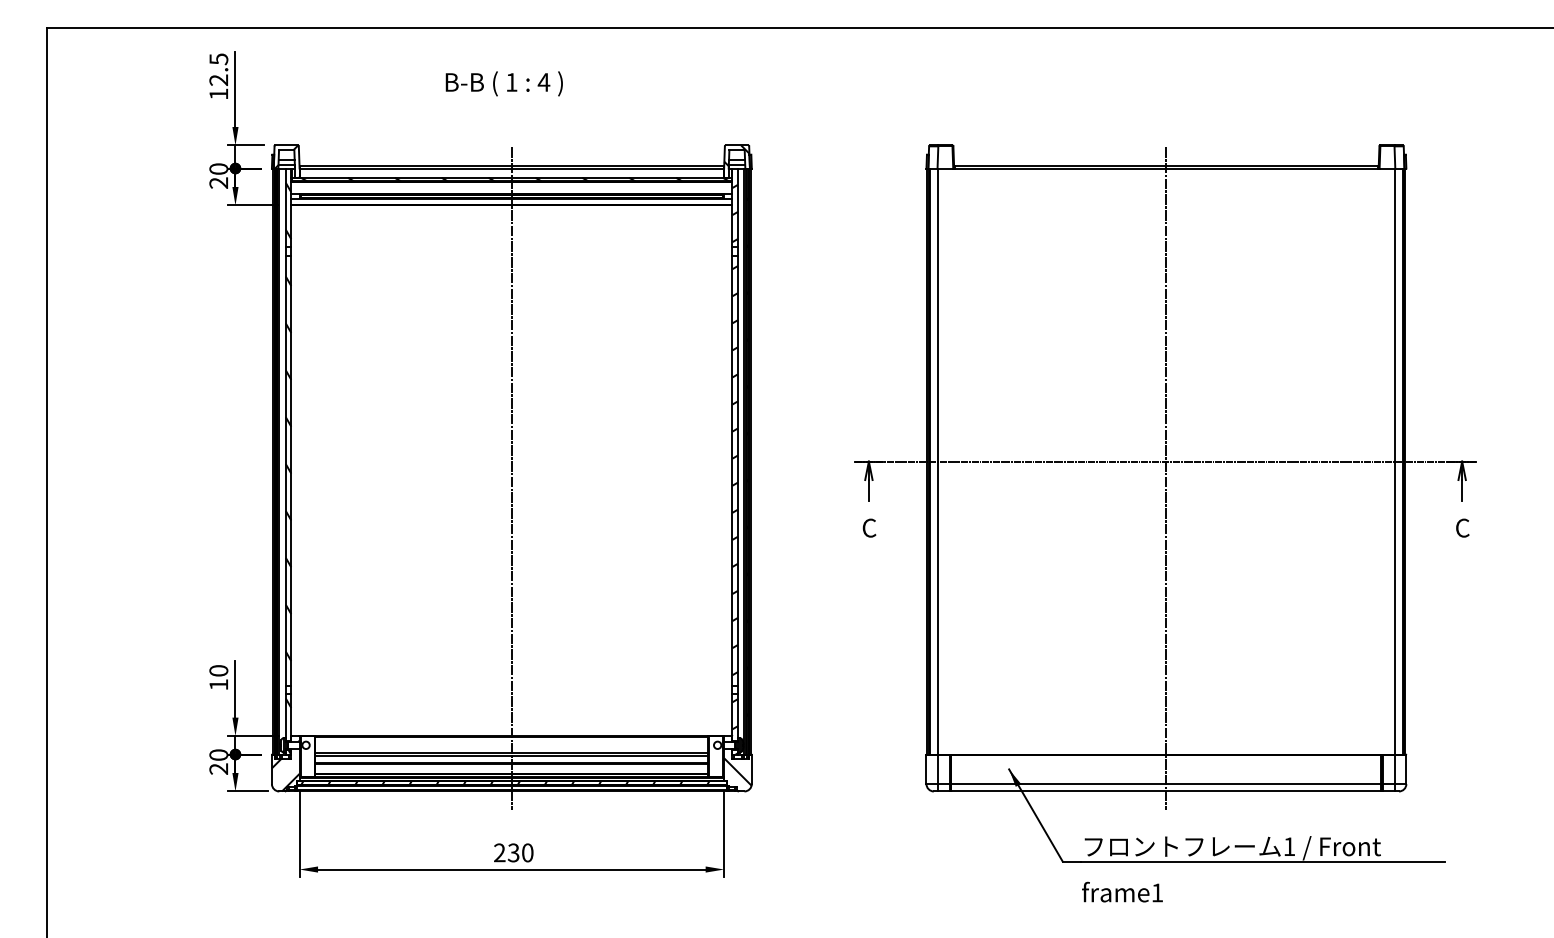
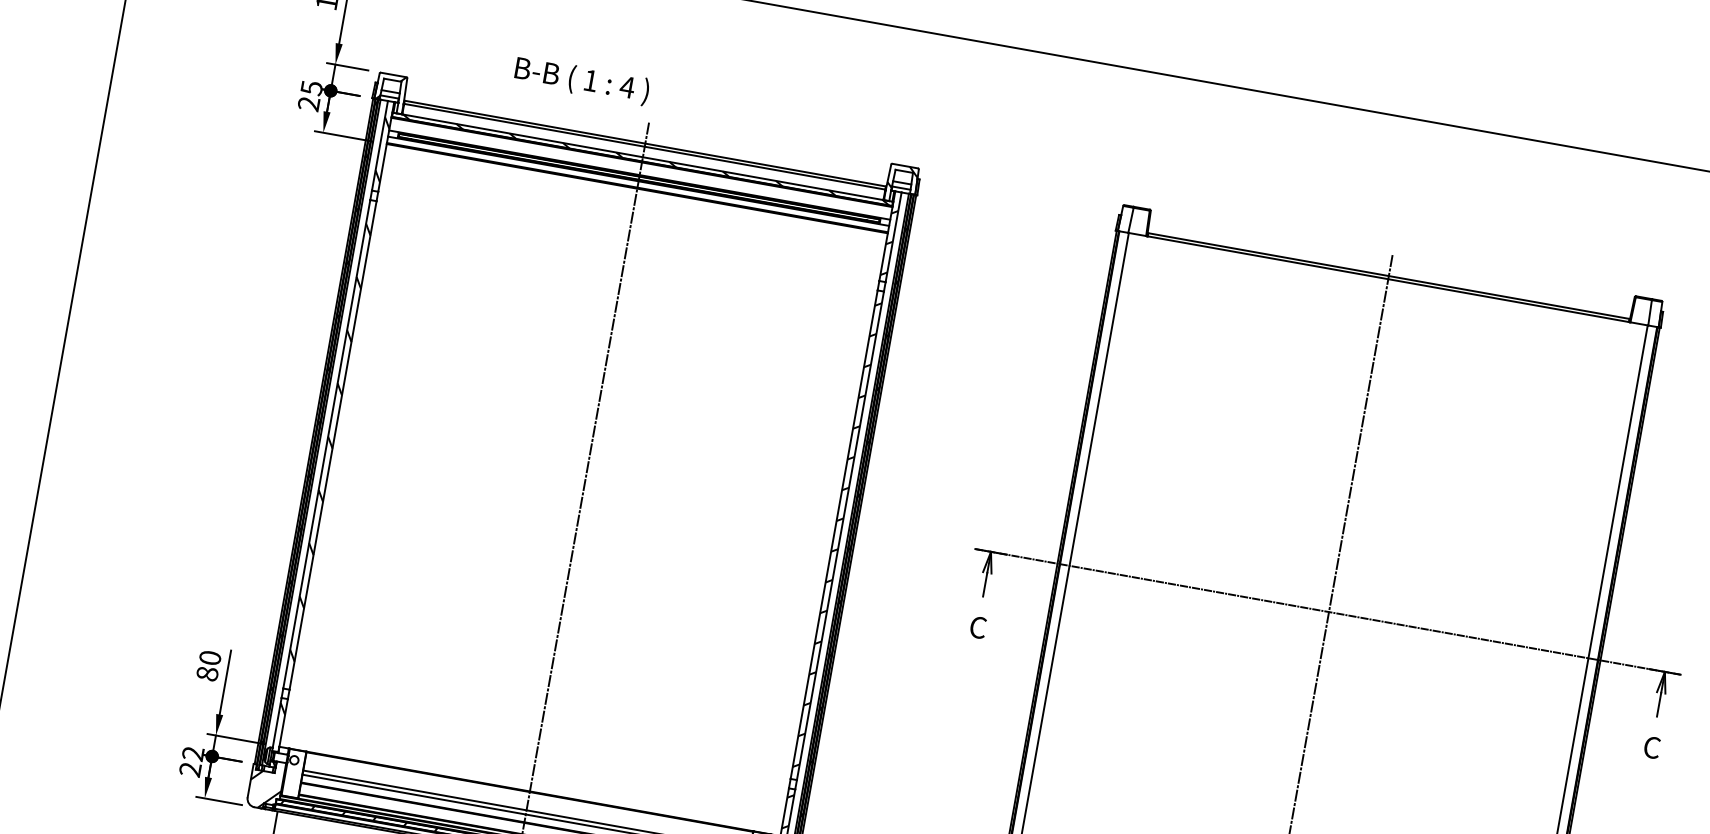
text: (503, 83) -> (581, 80), moved
text: (218, 169) -> (311, 88), 20 -> 25
text: (218, 684) -> (207, 673), 10 -> 80
text: (218, 754) -> (192, 752), 20 -> 22

